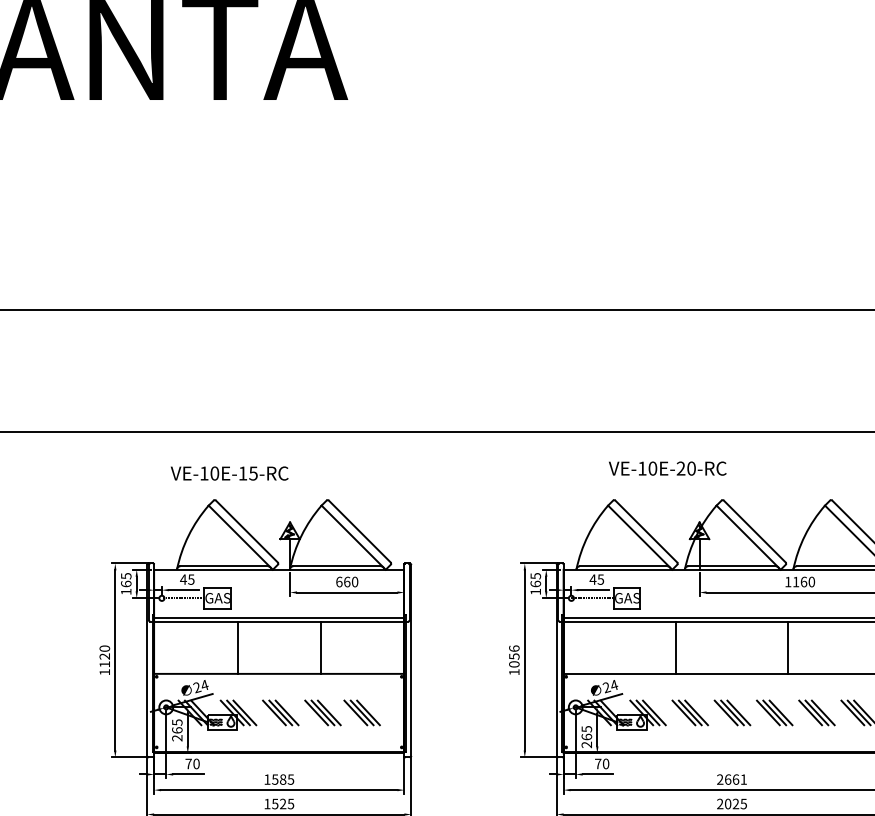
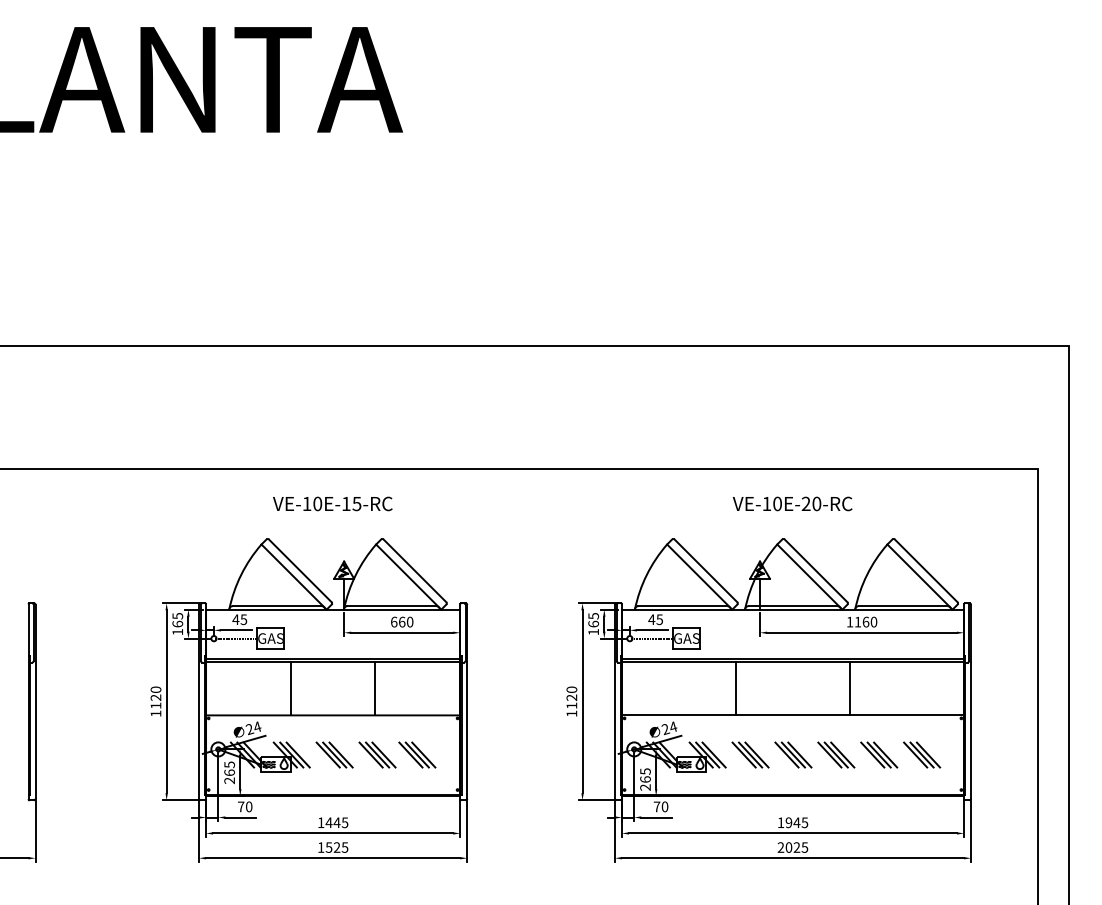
text: (667, 468) -> (792, 503), moved
text: (229, 473) -> (332, 503), moved
text: (513, 656) -> (571, 697), 1056 -> 1120
text: (278, 779) -> (332, 822), 1585 -> 1445
text: (731, 779) -> (792, 822), 2661 -> 1945

